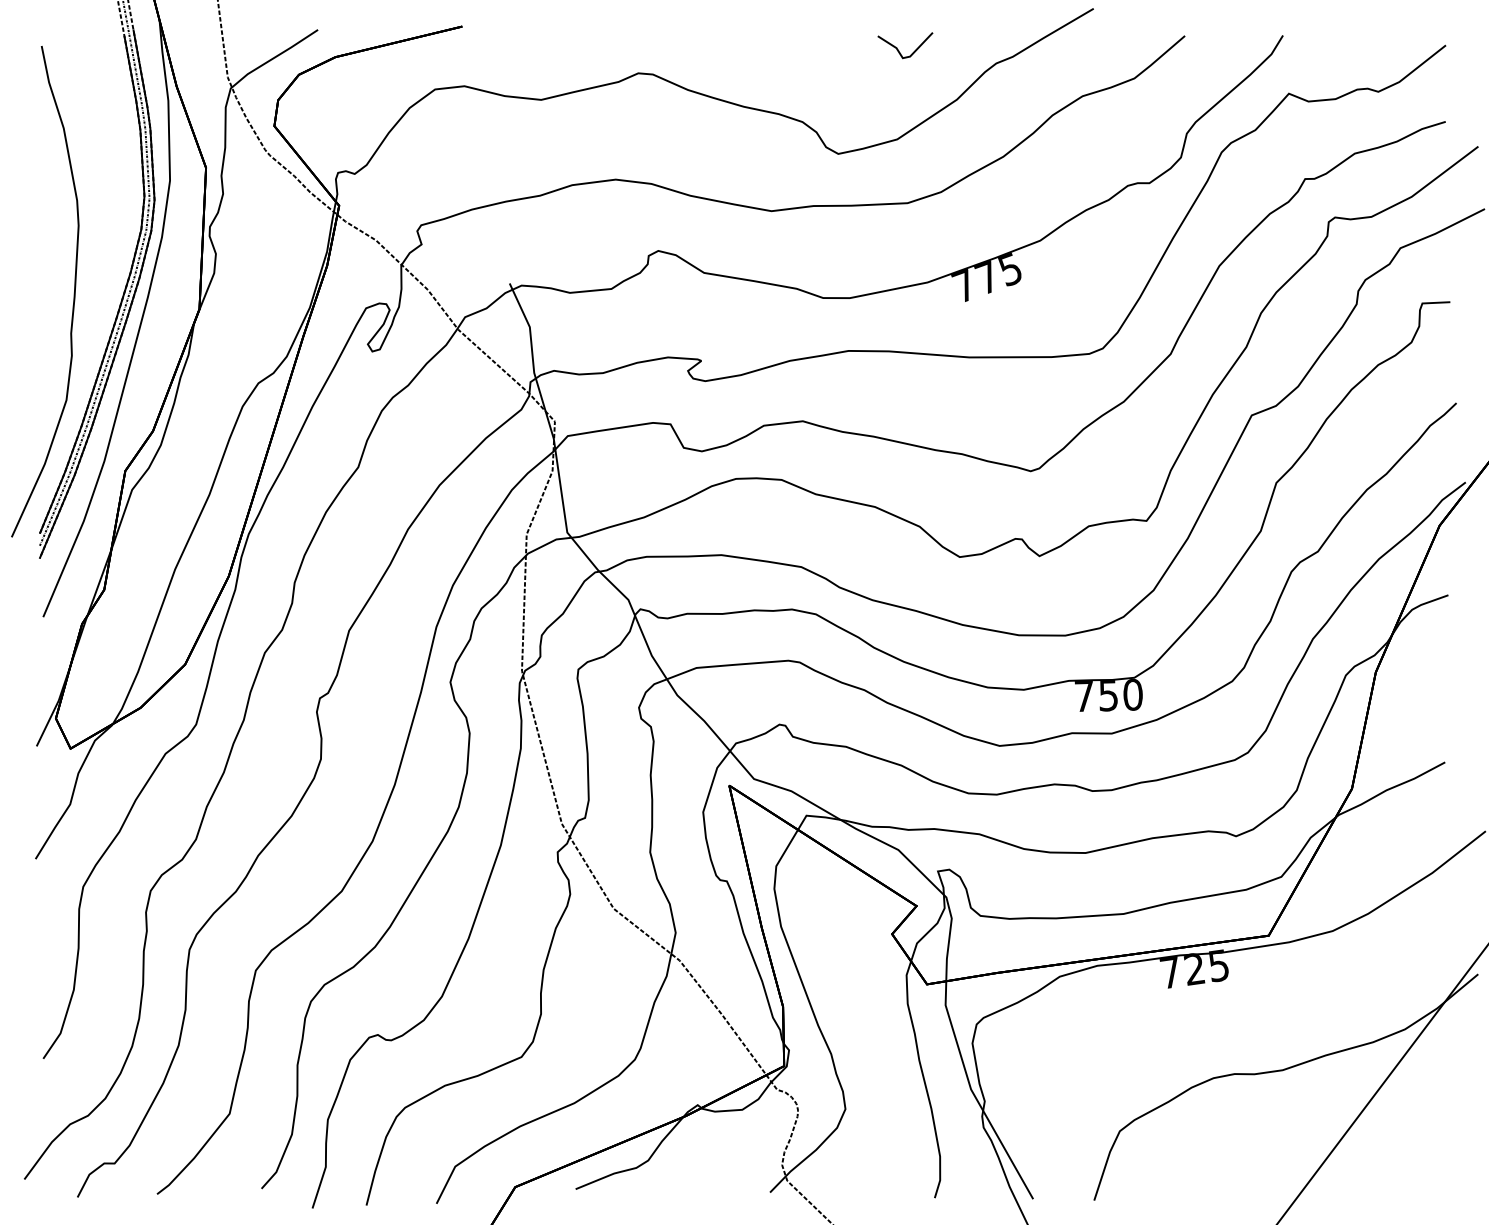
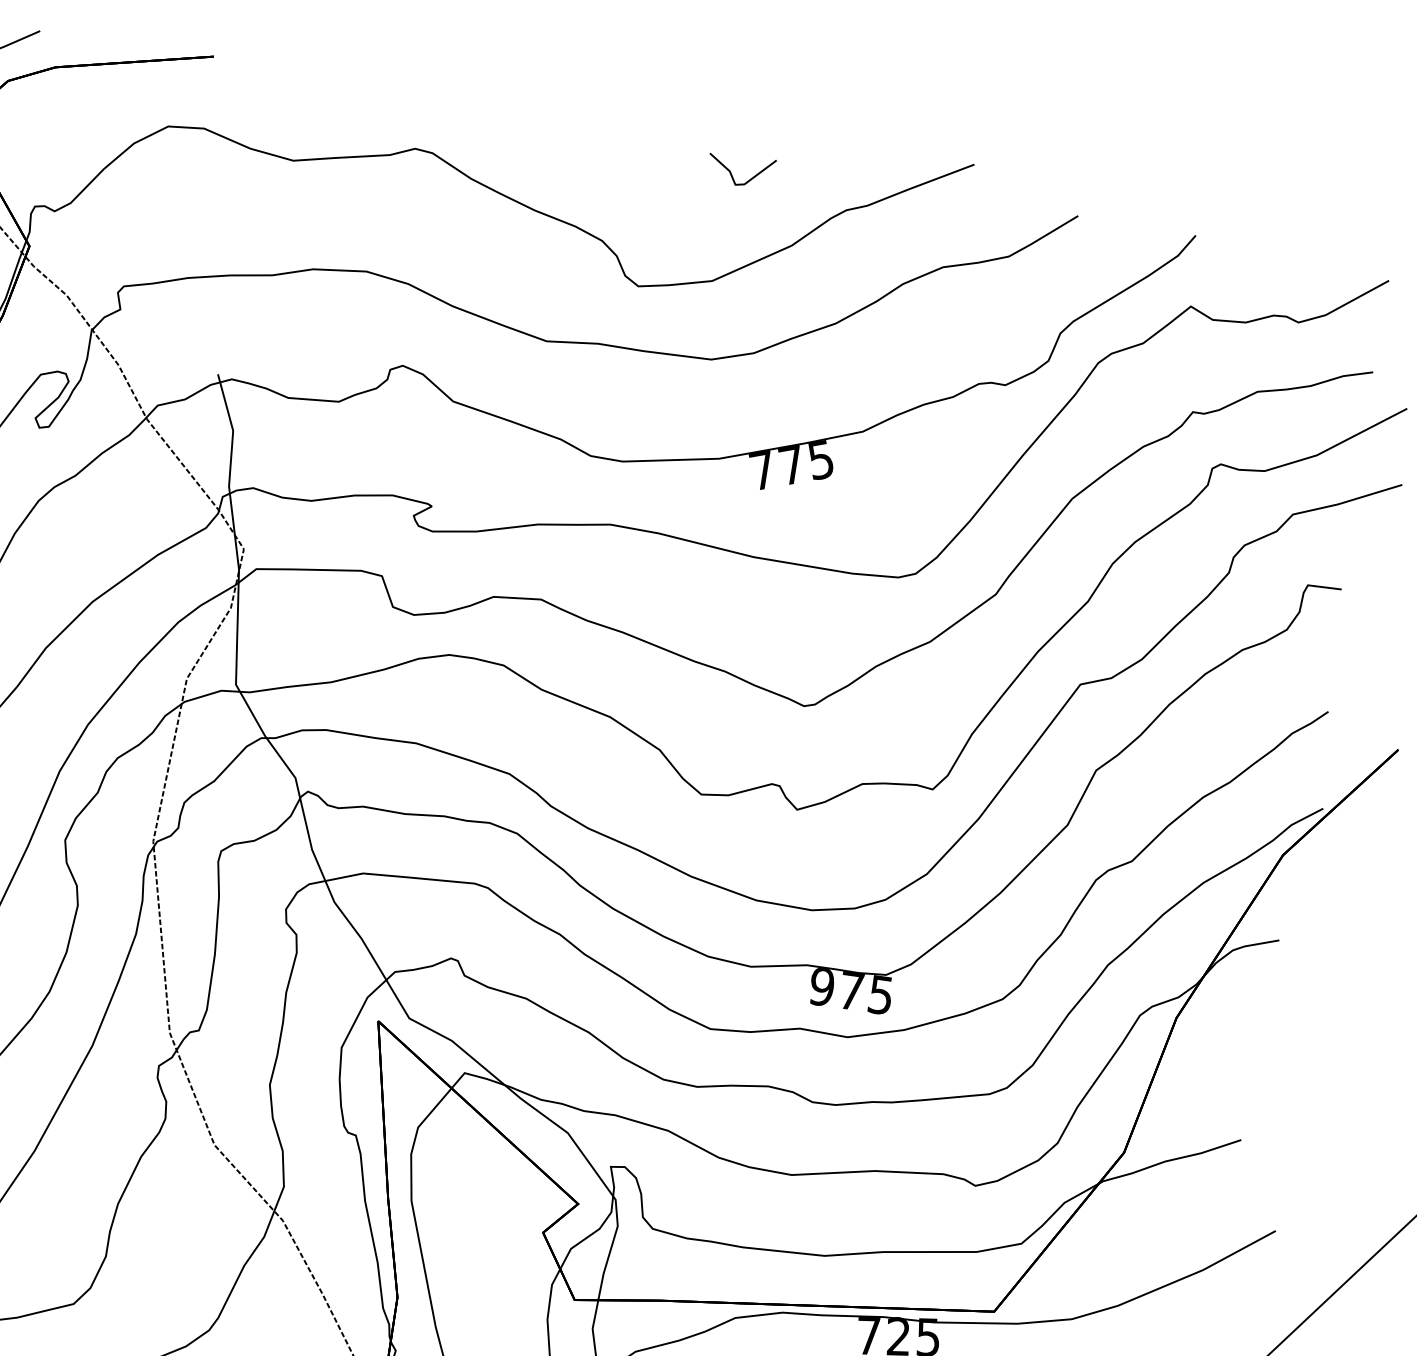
text: (1108, 695) -> (851, 990), 750 -> 975

